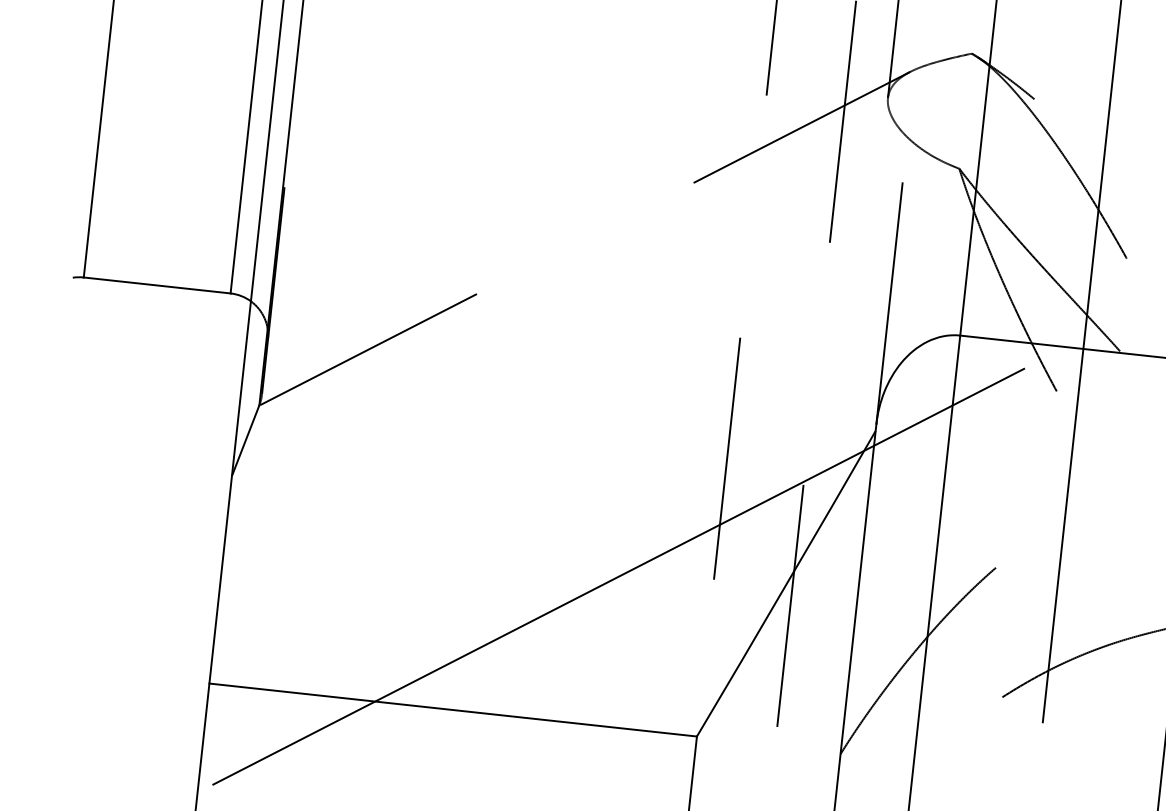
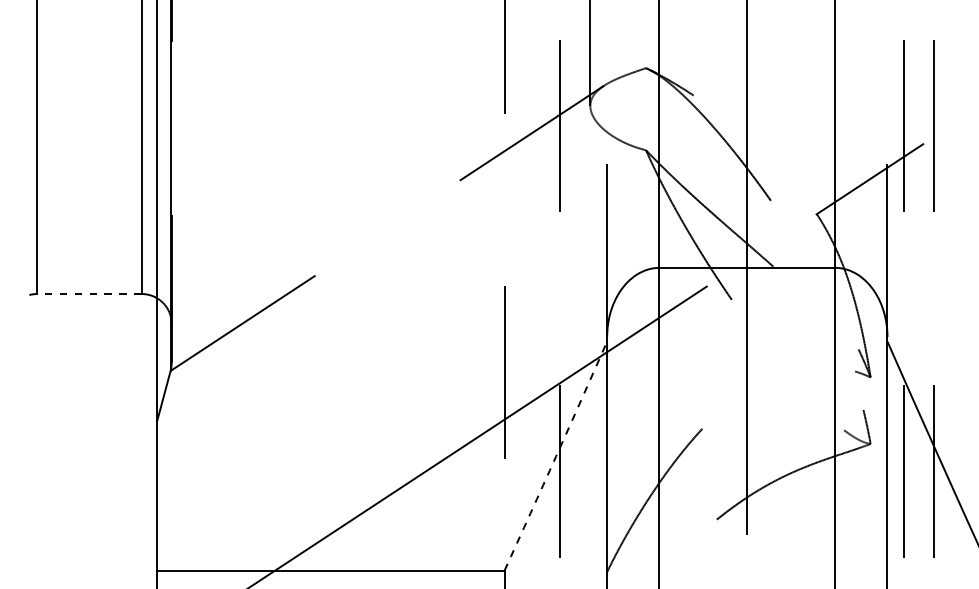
line: (155, 285) -> (88, 294), solid -> dashed
arc: (787, 584) -> (556, 456), solid -> dashed

